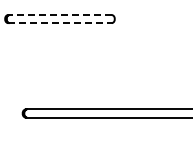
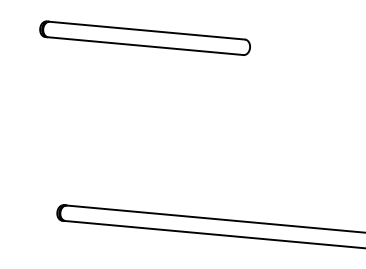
line: (59, 15) -> (144, 31), dashed -> solid
line: (59, 23) -> (143, 46), dashed -> solid

